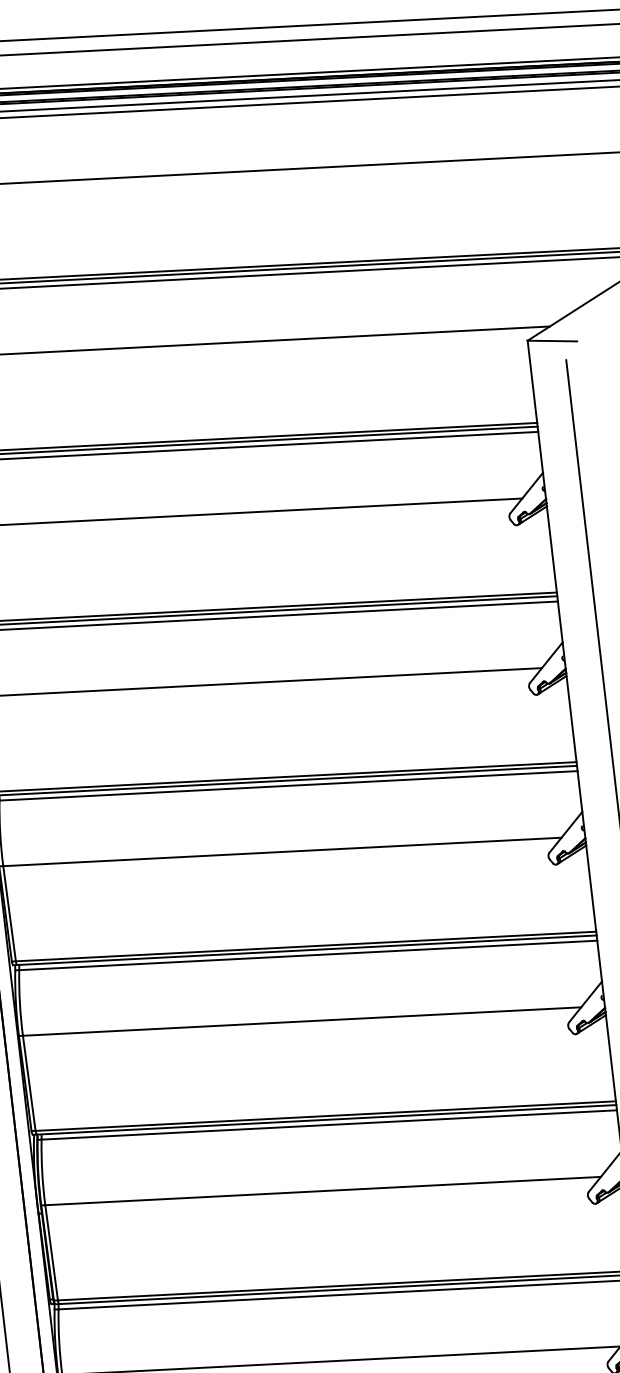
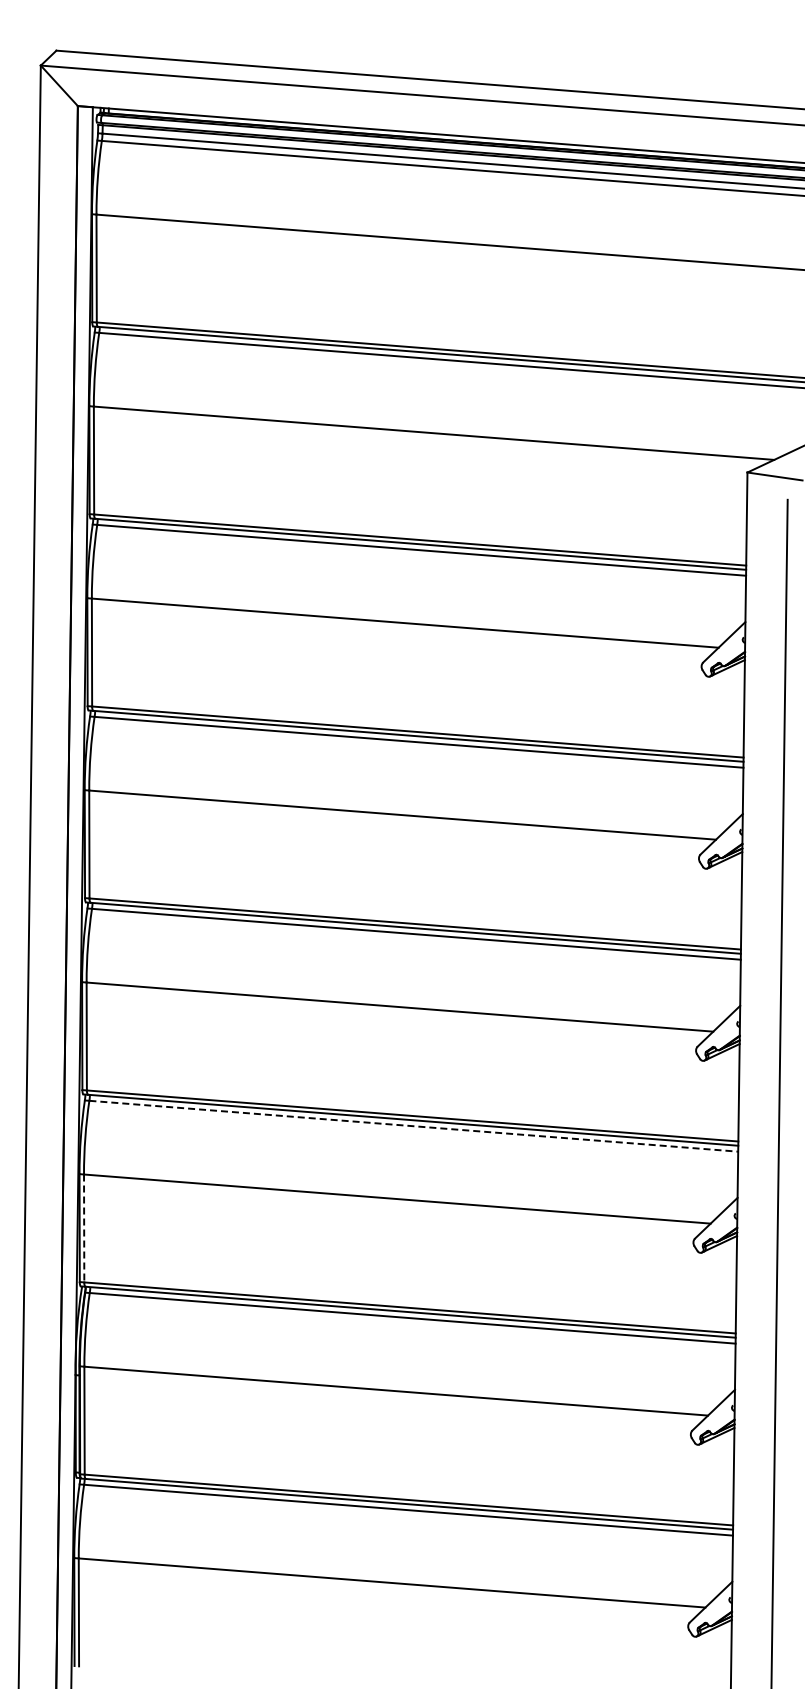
line: (308, 955) -> (414, 1126), solid -> dashed
line: (29, 1083) -> (84, 1228), solid -> dashed

